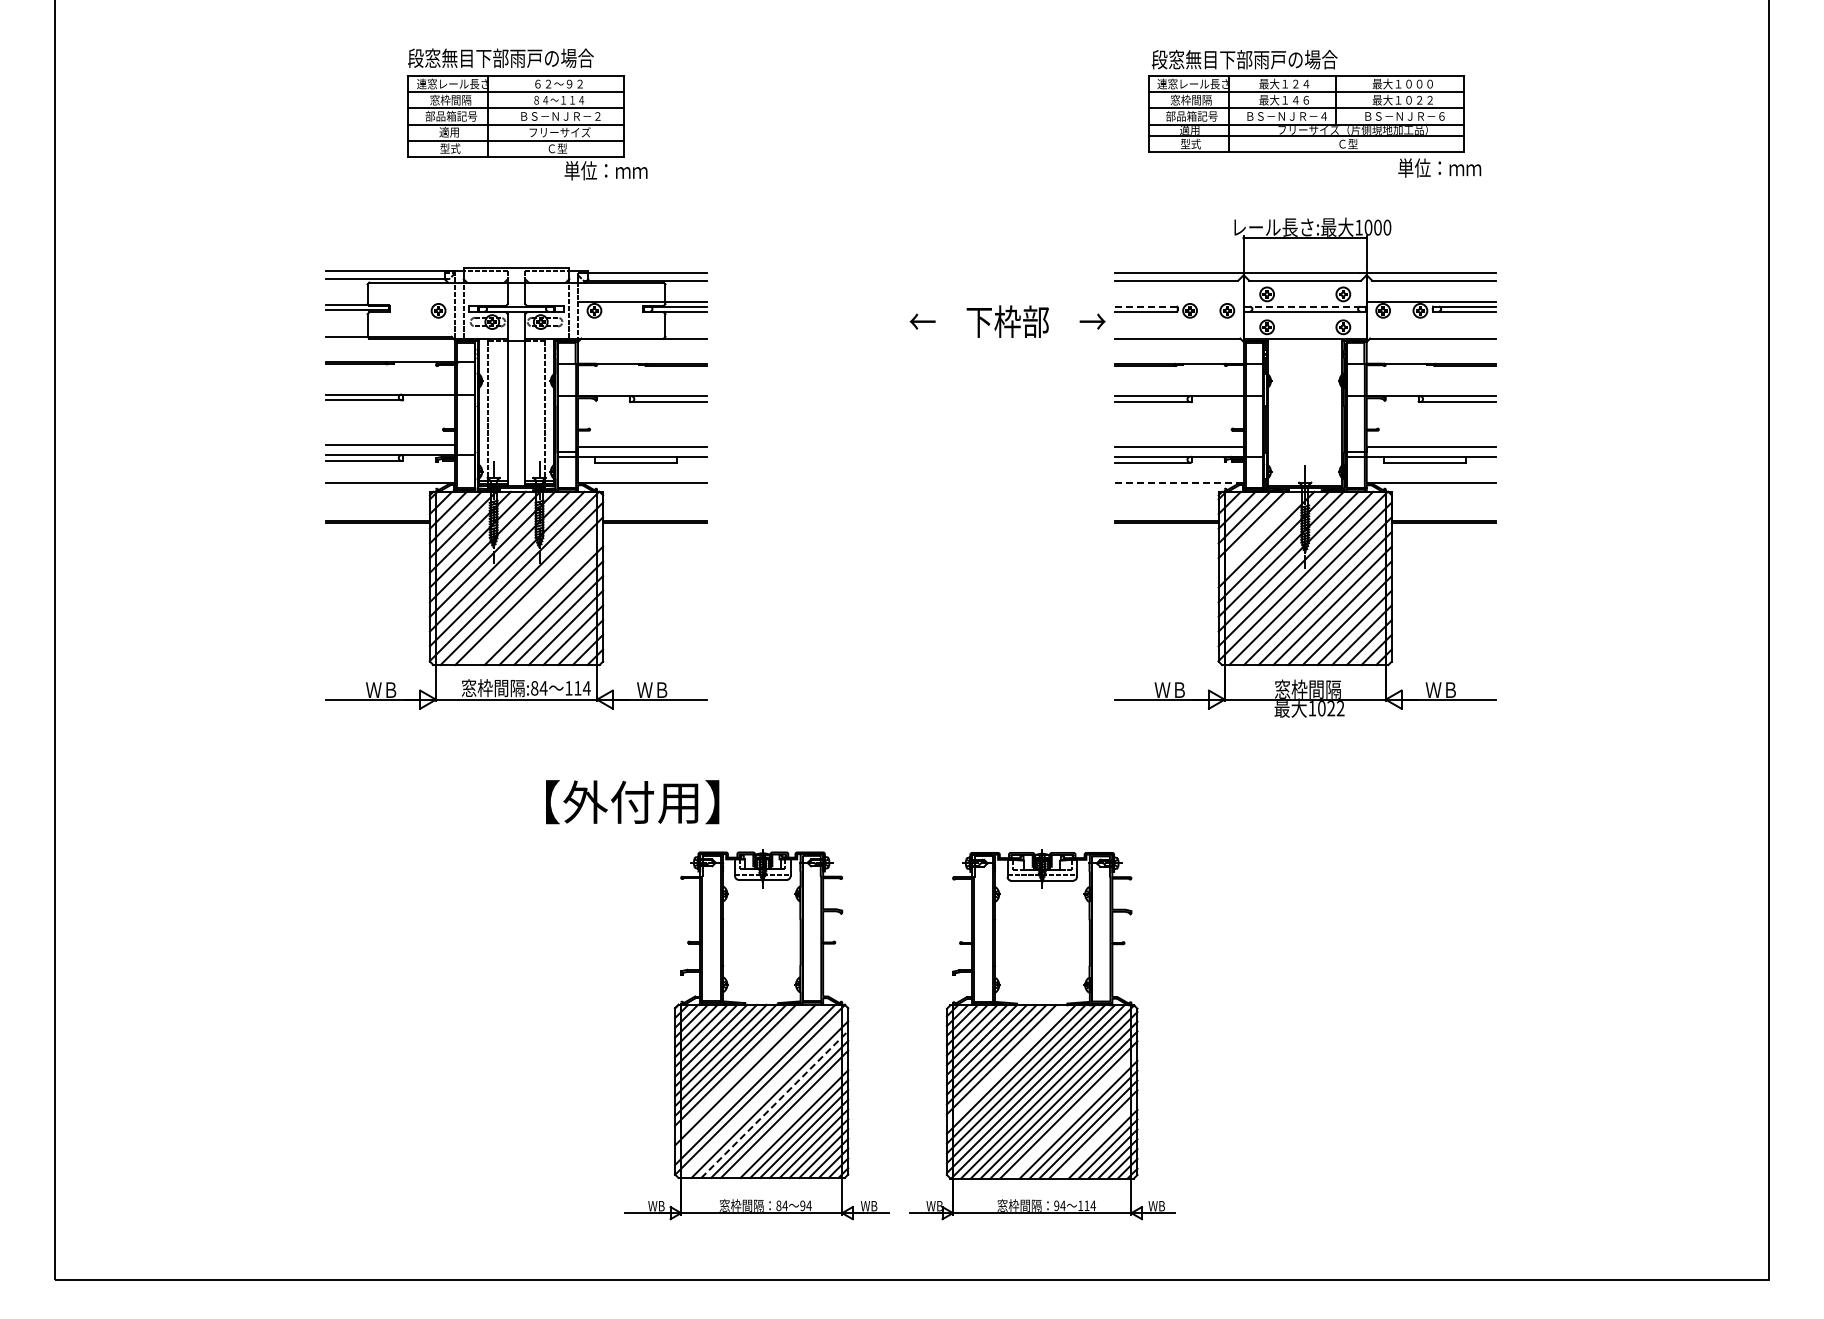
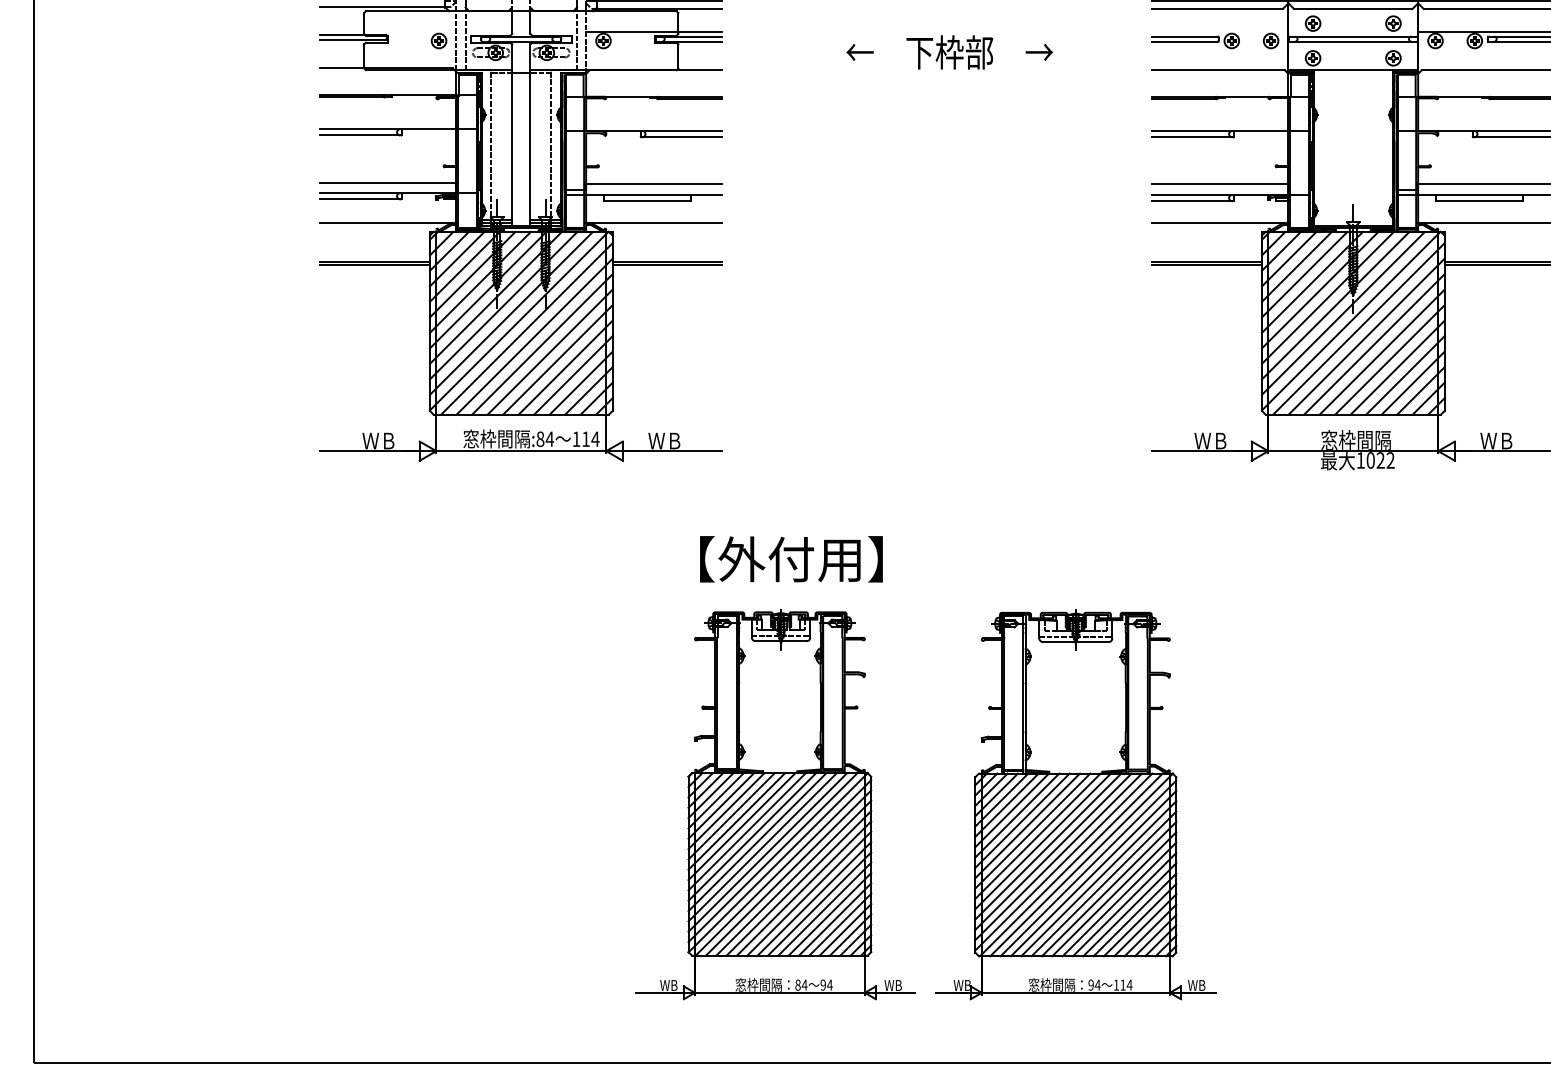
line: (1146, 306) -> (1185, 36), dashed -> solid
line: (1302, 306) -> (1350, 36), dashed -> solid
text: (1007, 321) -> (949, 52), moved
line: (1178, 483) -> (1219, 223), dashed -> solid
line: (1258, 531) -> (1303, 273), added
line: (536, 598) -> (542, 344), added
text: (632, 802) -> (791, 559), moved
line: (1005, 1064) -> (1037, 836), added
line: (740, 1069) -> (757, 841), added
line: (750, 1079) -> (768, 851), added
line: (764, 1094) -> (782, 867), added
line: (774, 1104) -> (793, 878), dashed -> solid
line: (1073, 1114) -> (1108, 888), added
line: (789, 1119) -> (809, 894), added
line: (1098, 1139) -> (1135, 915), added

